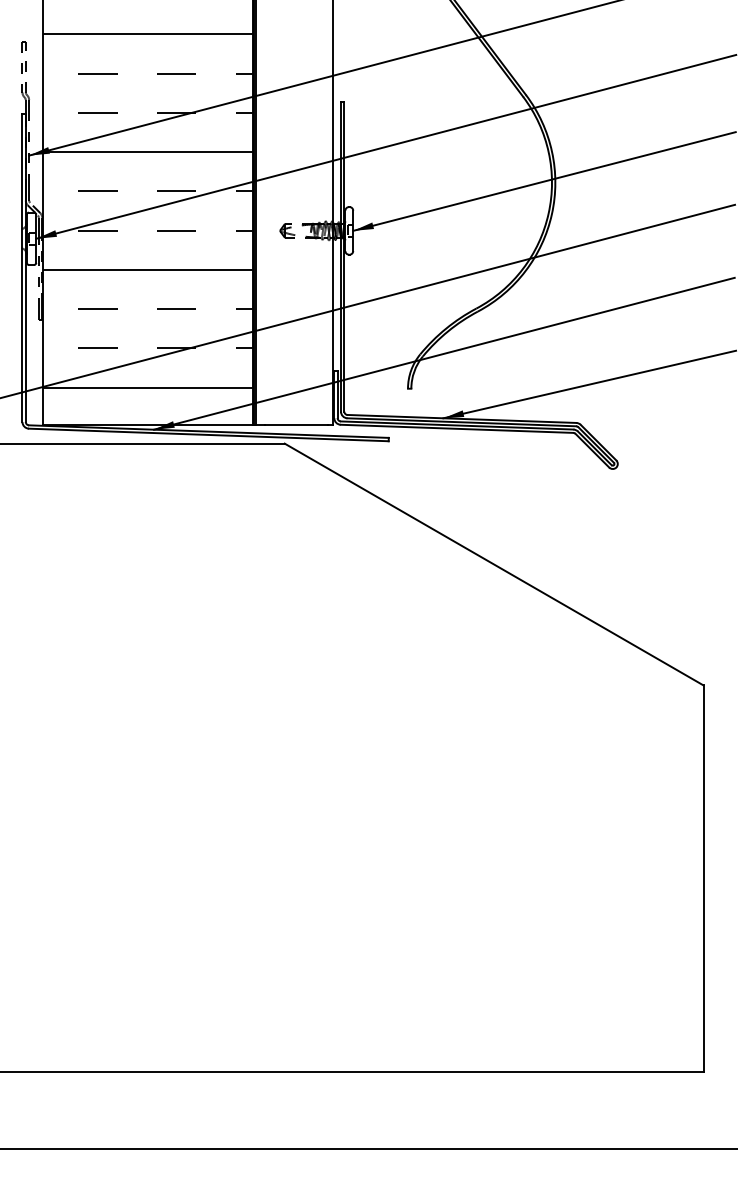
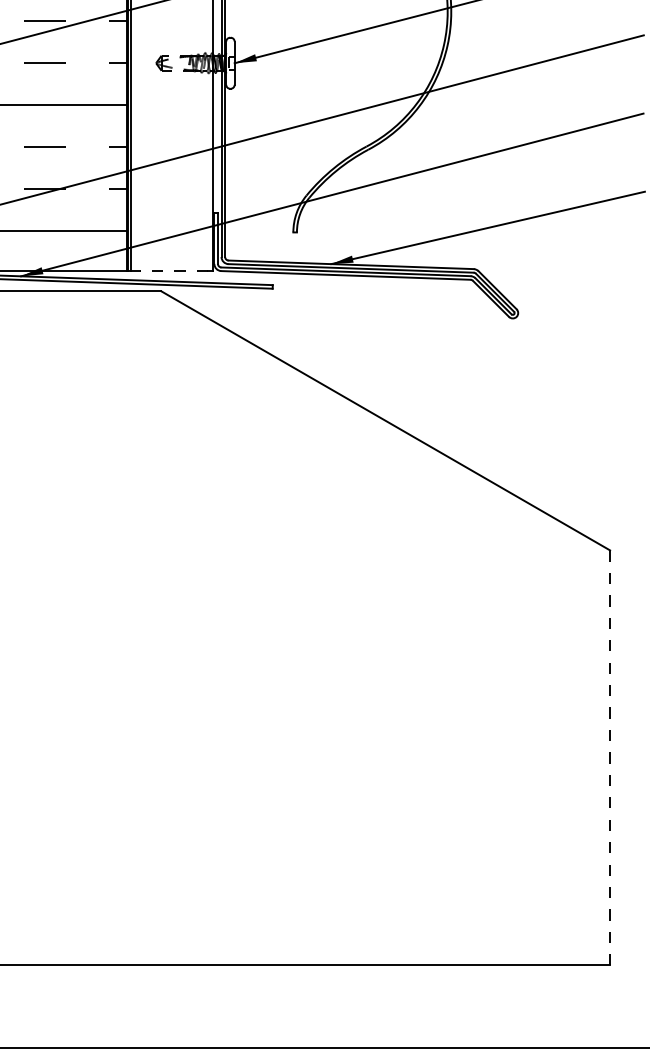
line: (296, 424) -> (173, 270), solid -> dashed
line: (703, 879) -> (610, 758), solid -> dashed

